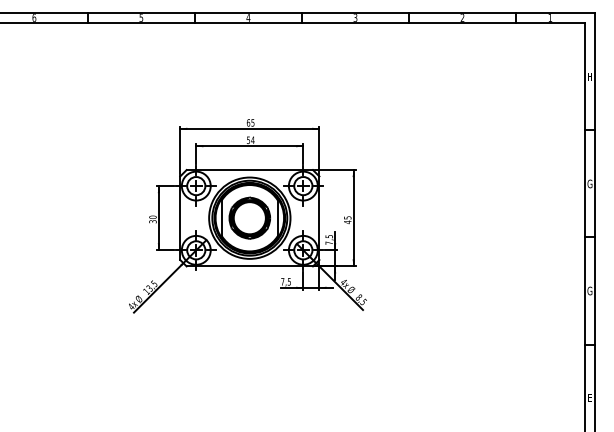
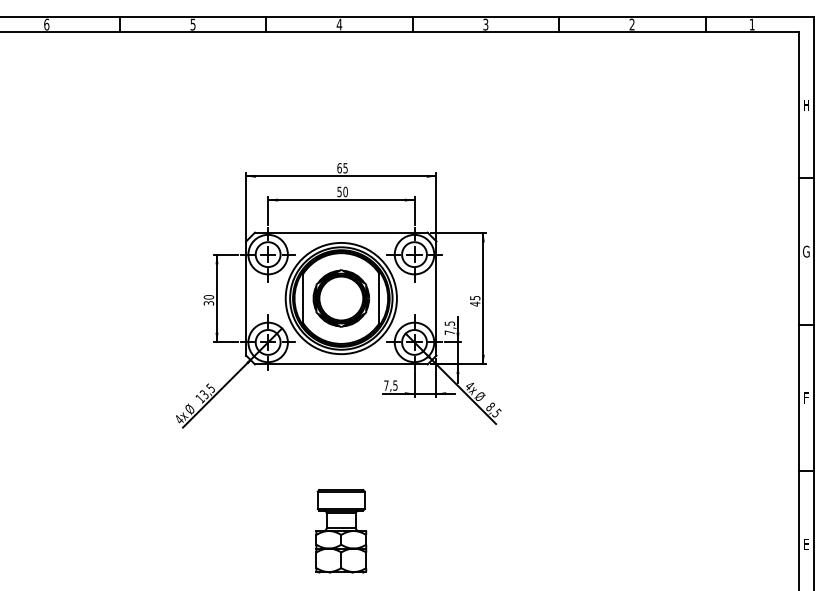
text: (252, 139) -> (345, 191), 54 -> 50
text: (589, 290) -> (805, 397), G -> F
part: (249, 388) -> (341, 531), added

